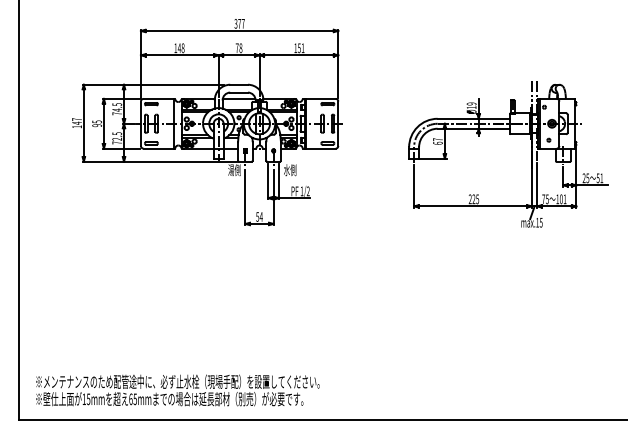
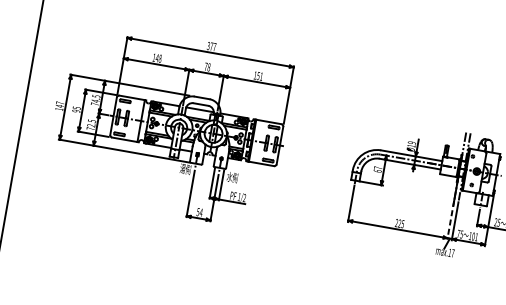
part: (207, 122) -> (169, 125), moved
line: (531, 185) -> (450, 220), solid -> dashed
text: (540, 222) -> (452, 253), max.15 -> max.17

